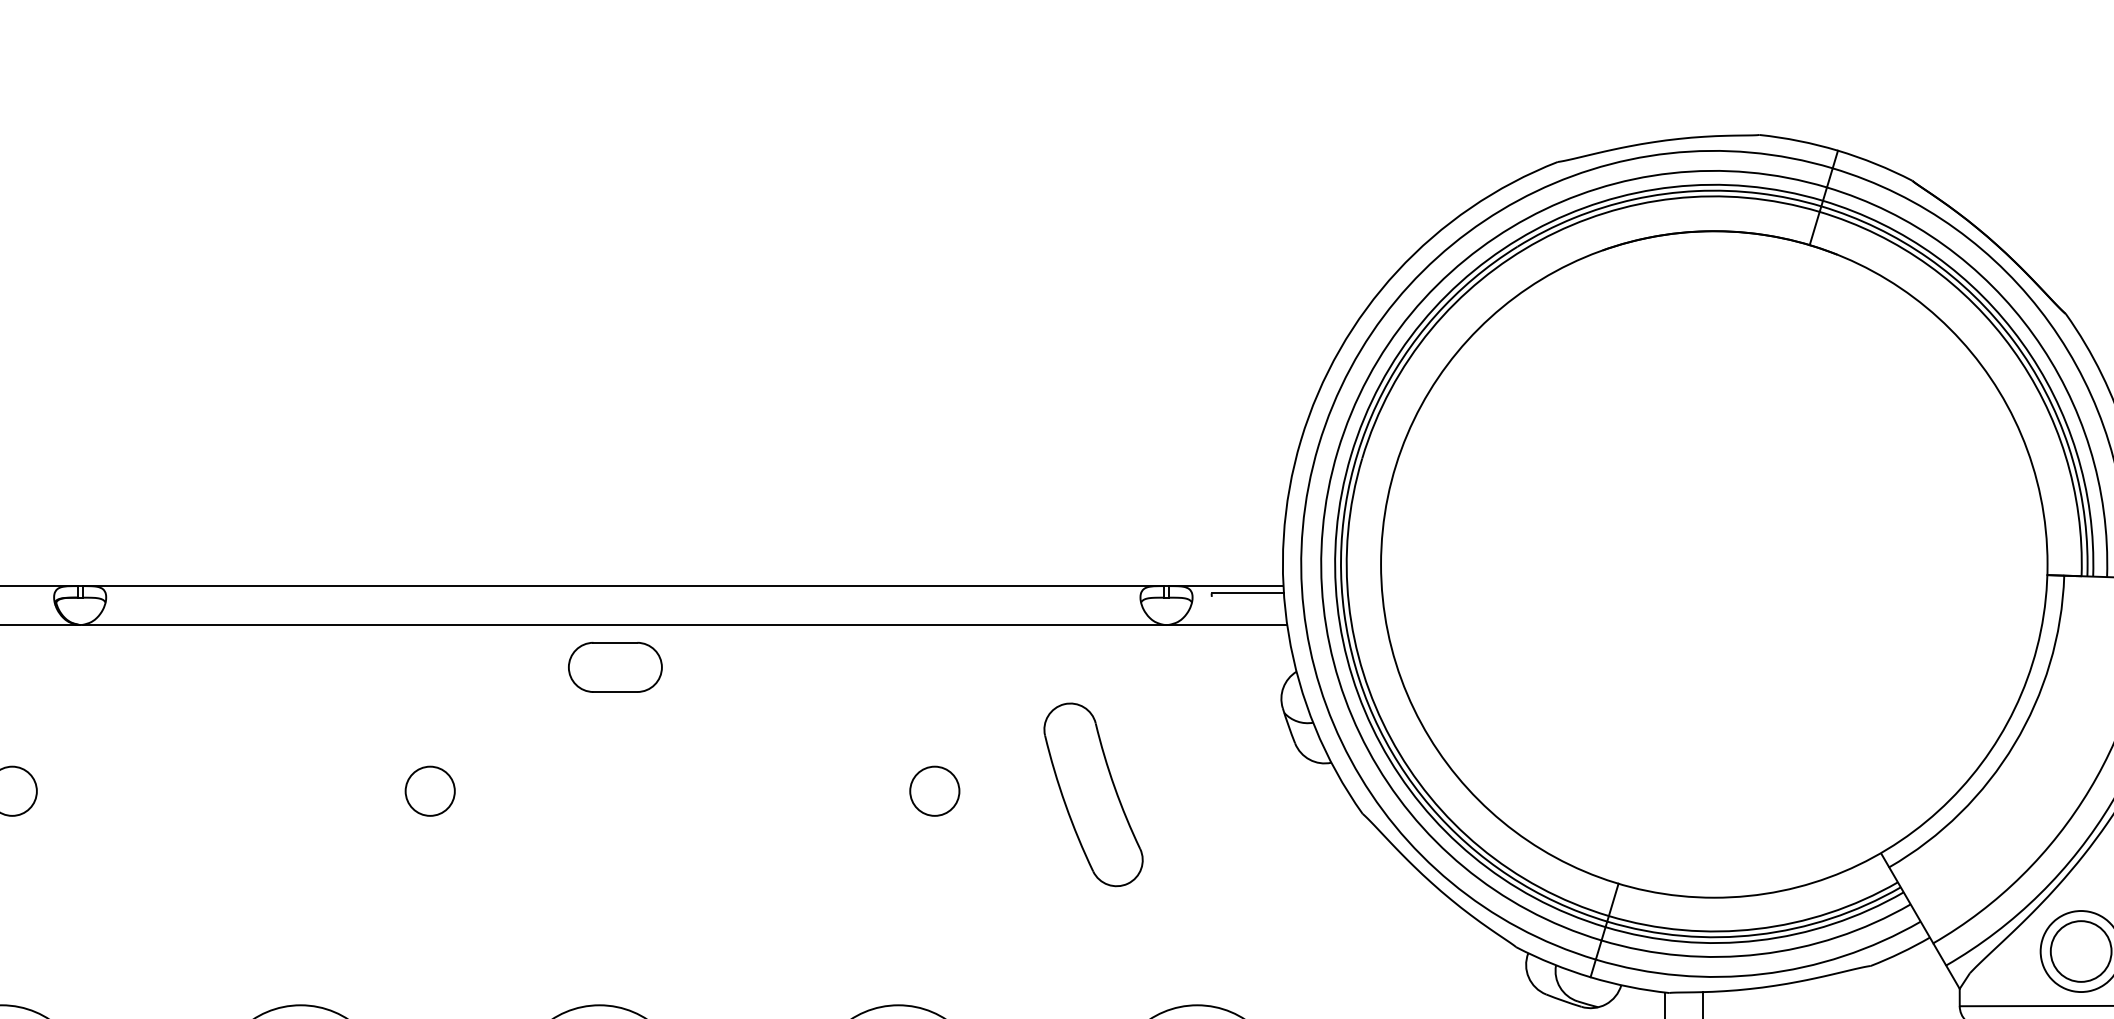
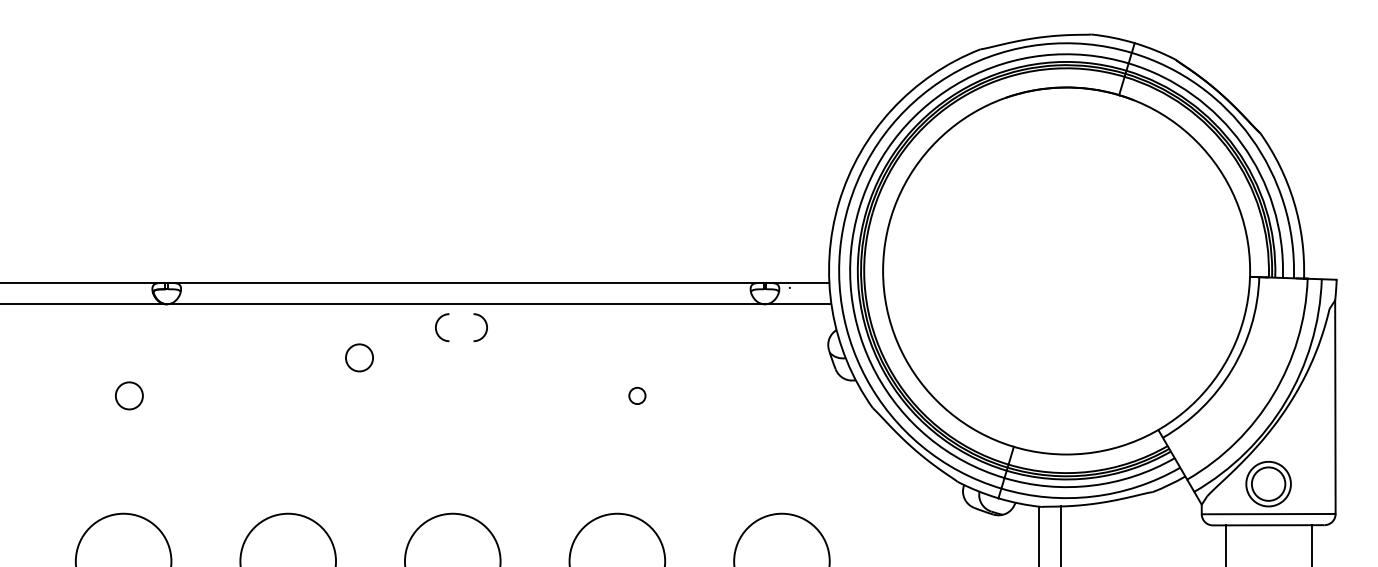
line: (1247, 592) -> (809, 286), removed
line: (615, 643) -> (461, 314), removed
line: (615, 692) -> (461, 341), removed
circle: (430, 790) -> (359, 357), moved
circle: (935, 790) -> (637, 395), size x0.6
part: (1093, 794) -> (724, 397), removed

